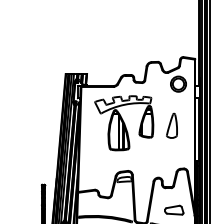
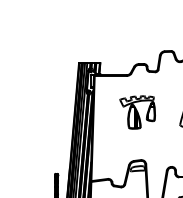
part: (124, 123) -> (137, 112), size x0.6

